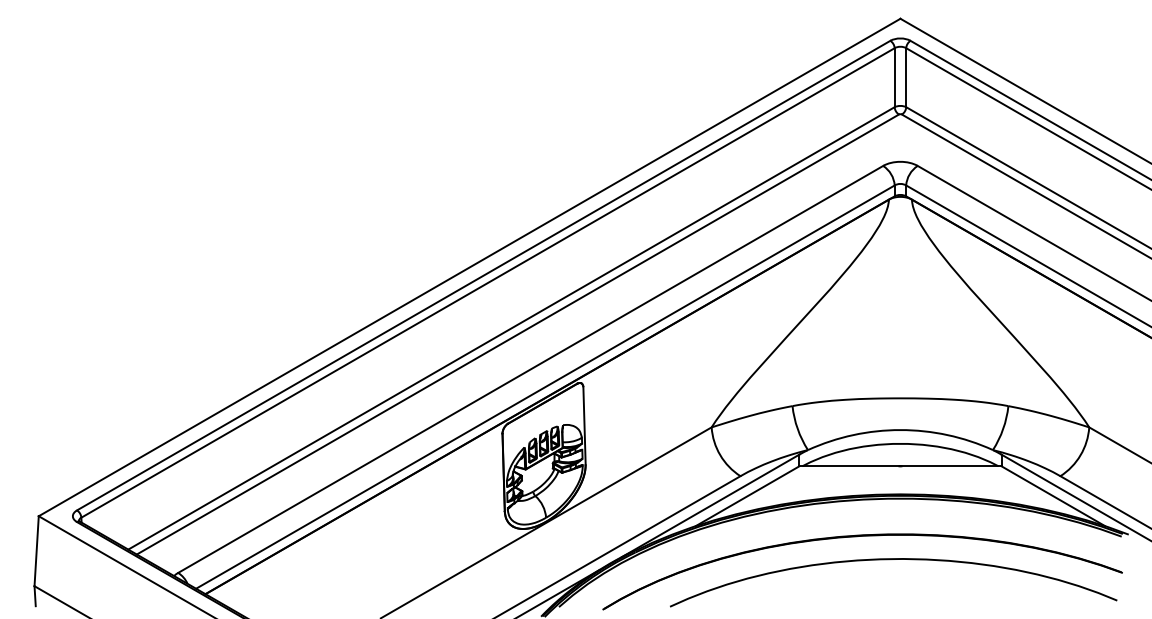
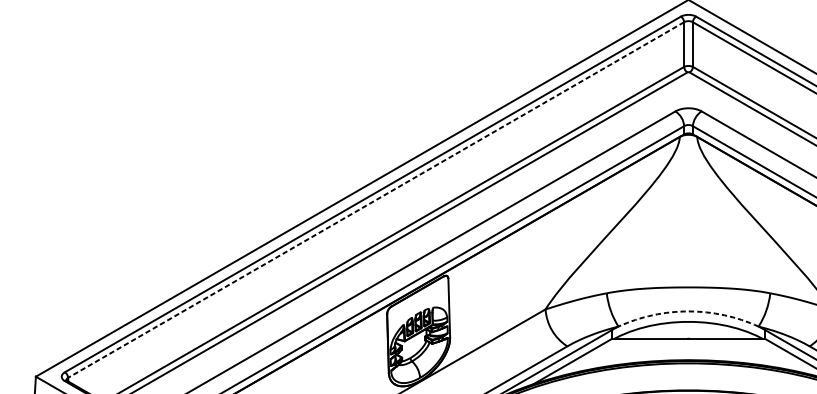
line: (488, 282) -> (376, 199), solid -> dashed
arc: (900, 430) -> (688, 311), solid -> dashed

